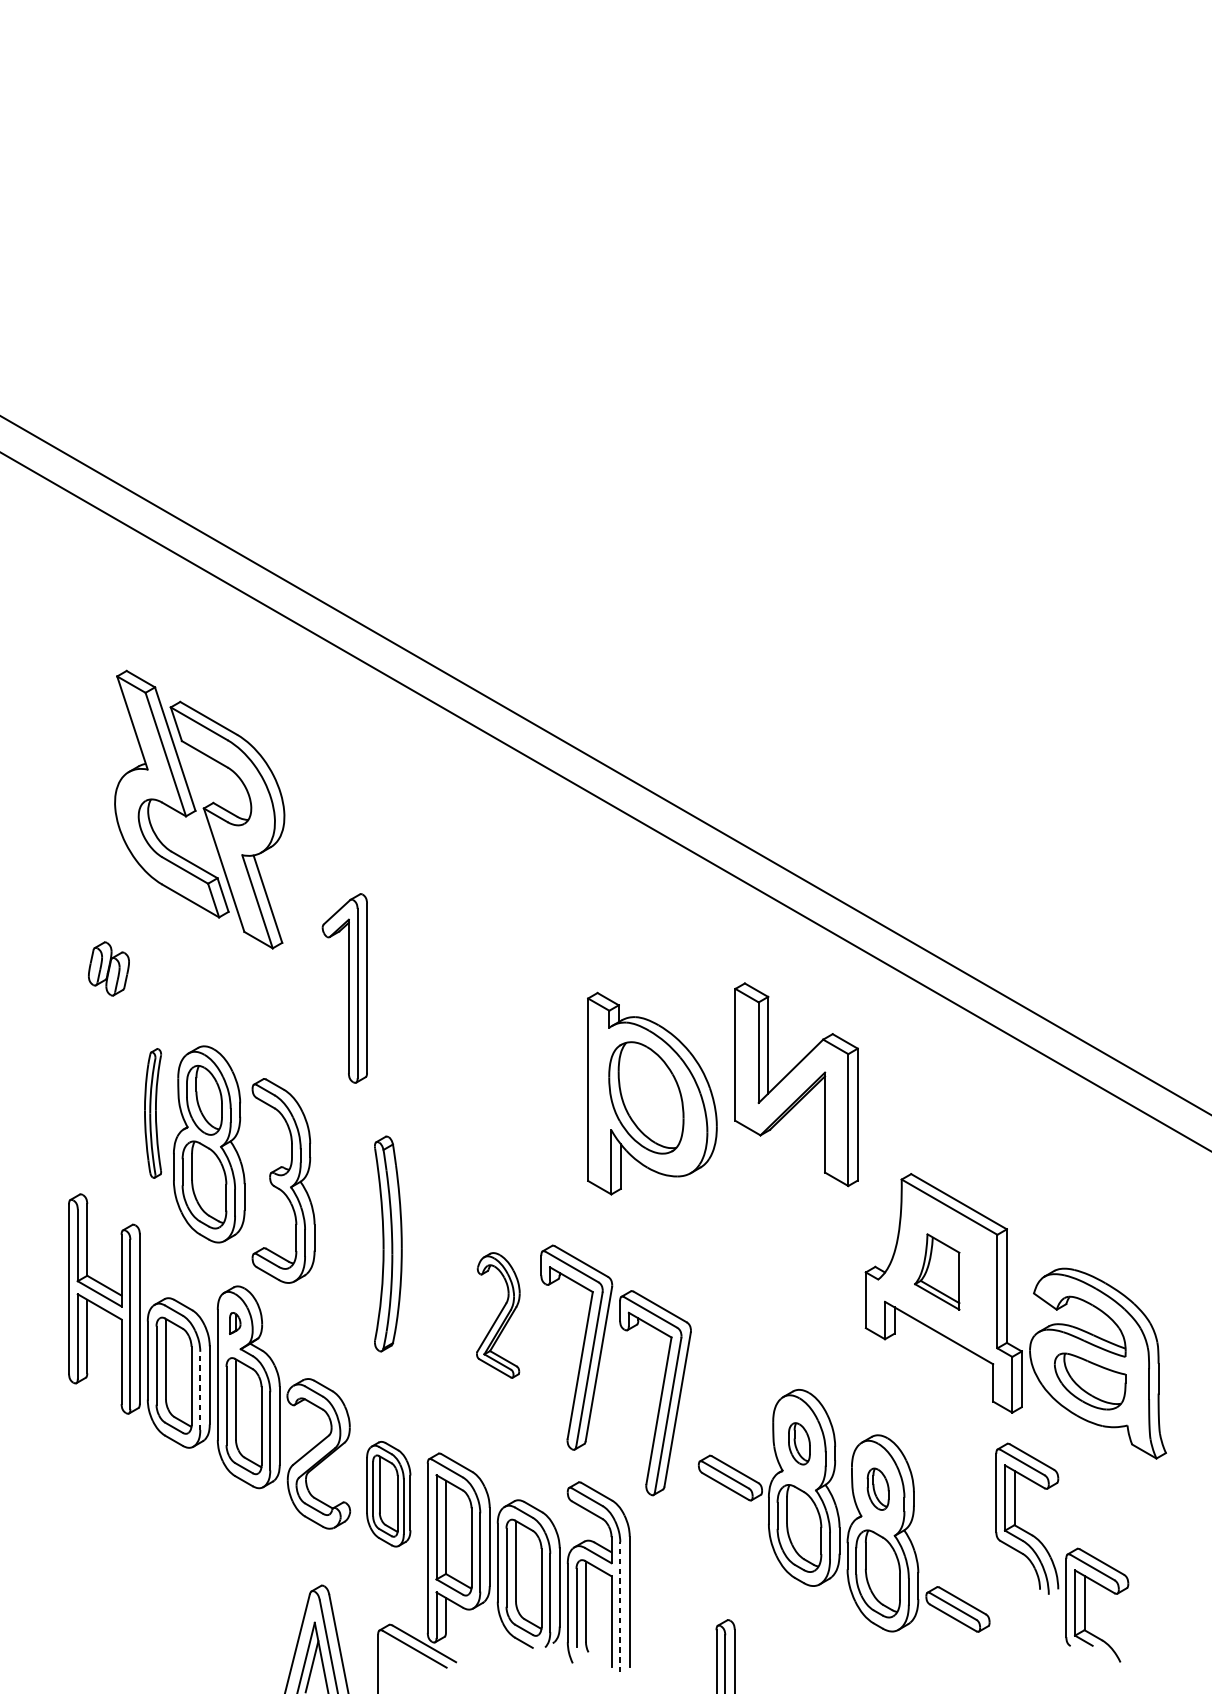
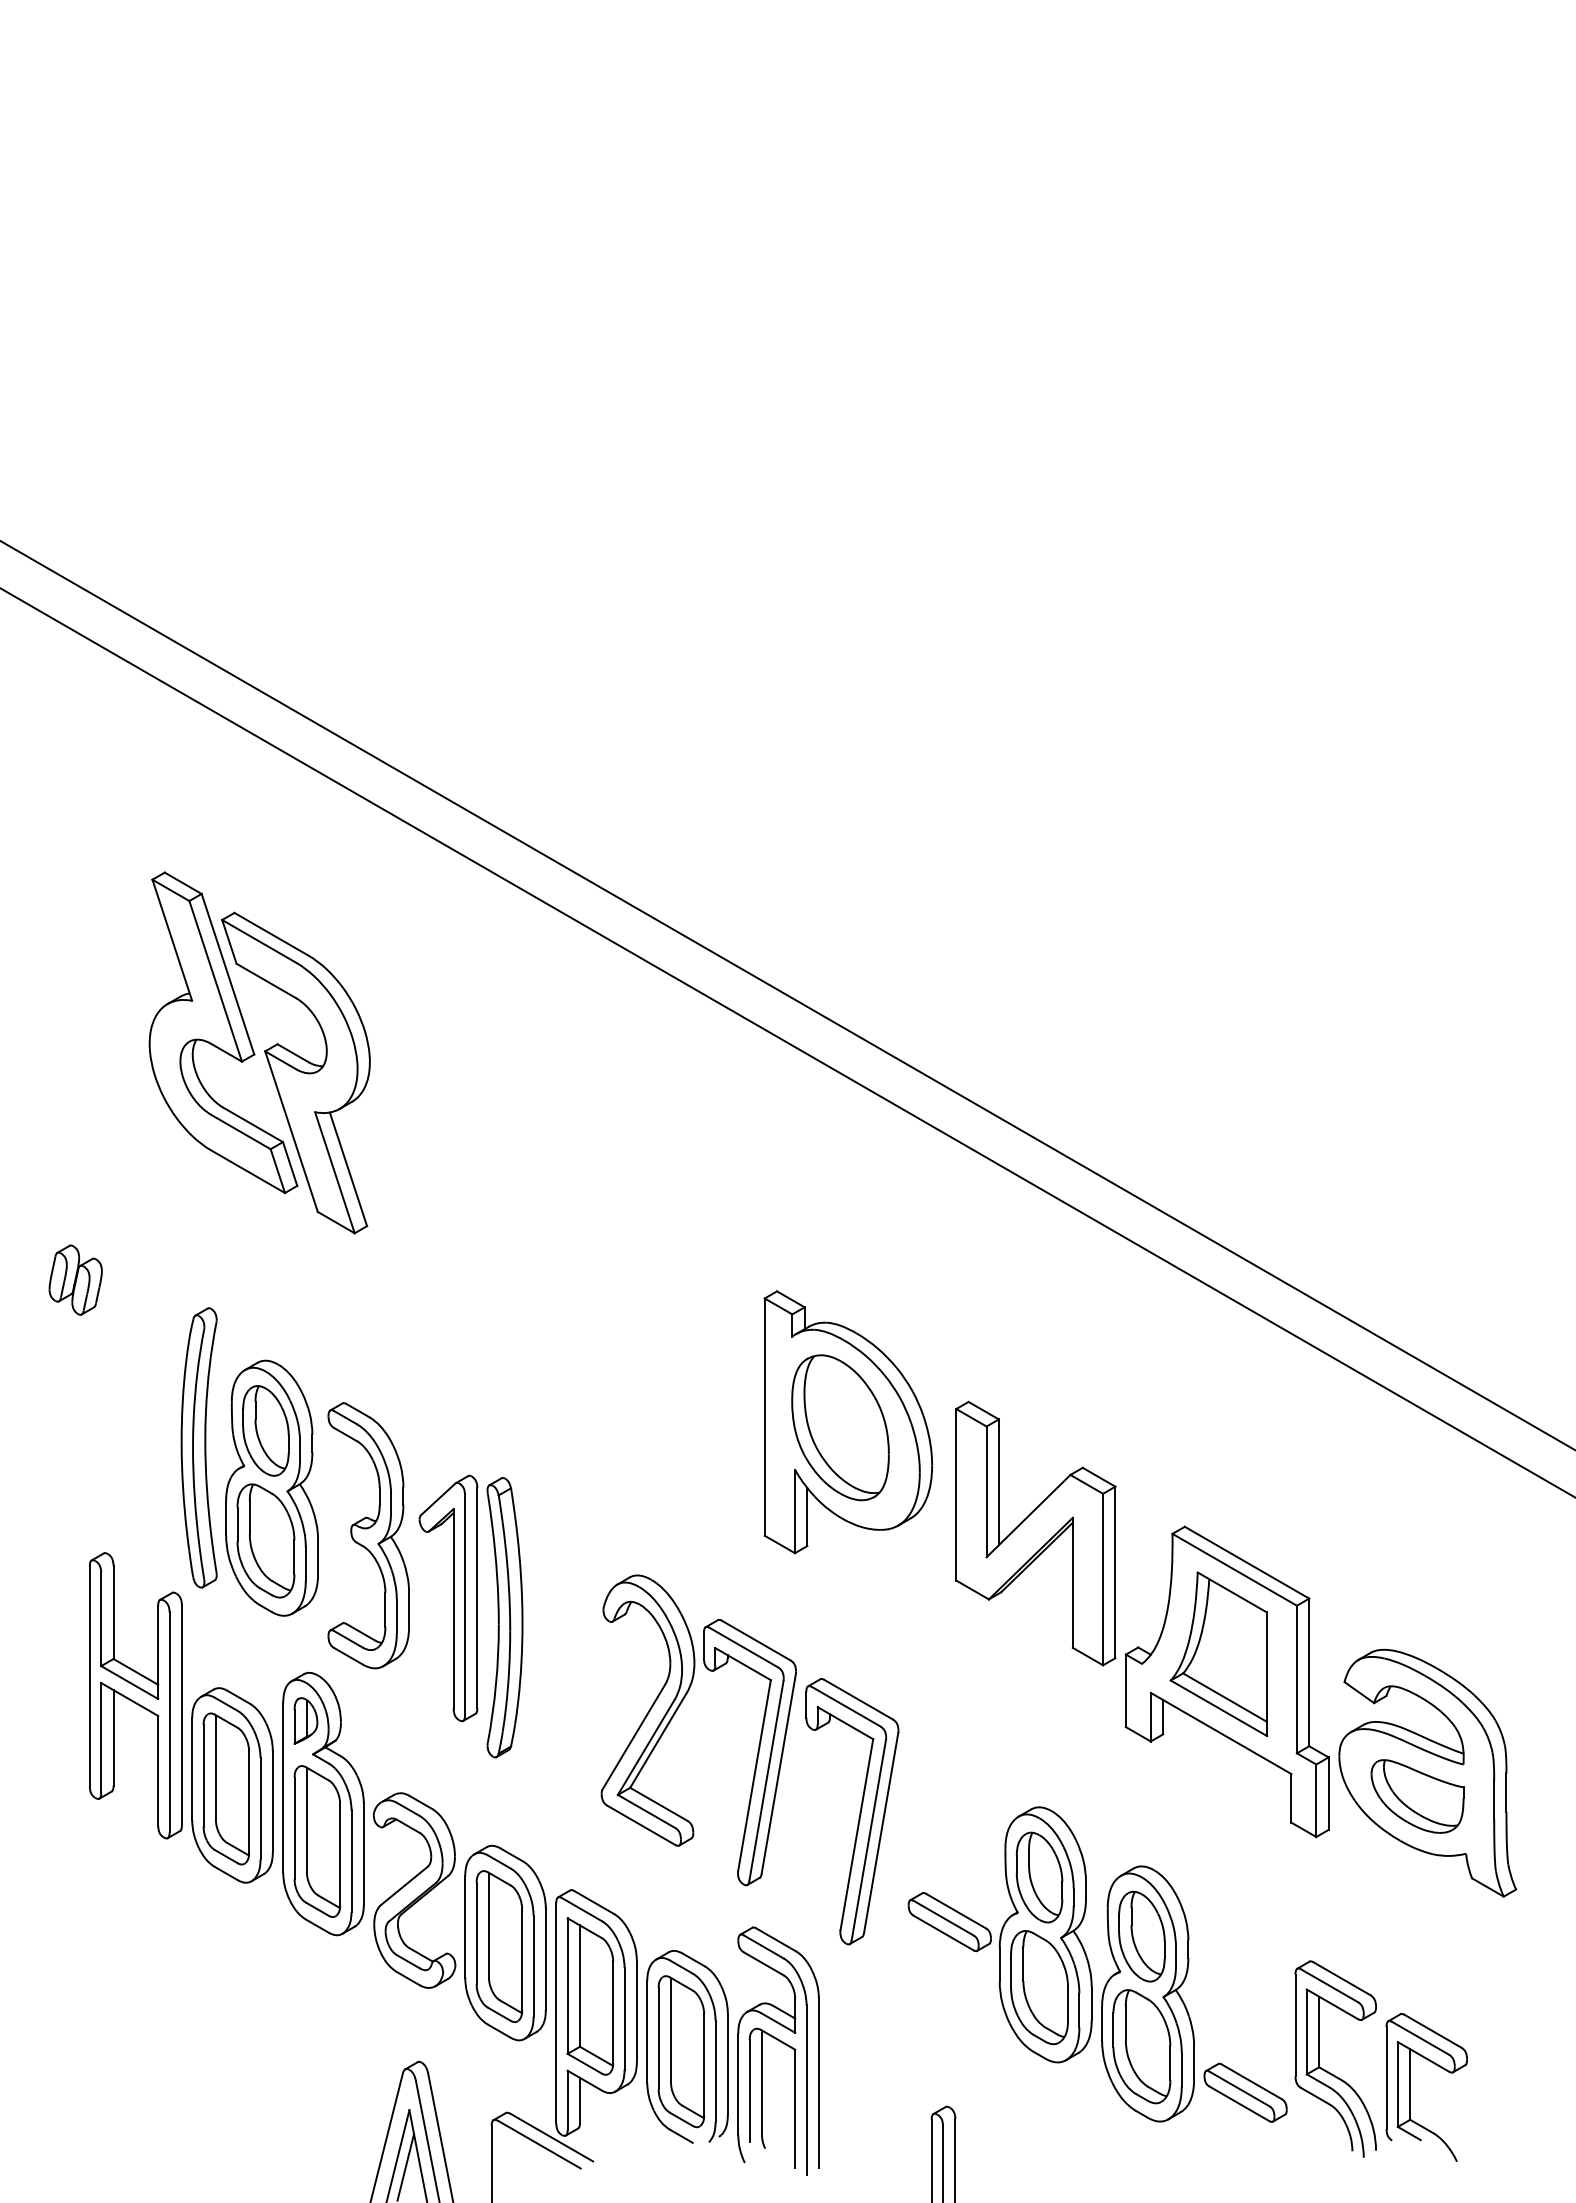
part: (108, 968) -> (75, 1279), moved
part: (344, 988) -> (448, 1598), moved
part: (796, 1084) -> (1035, 1533), moved
part: (152, 1113) -> (198, 1447), size x1.67
part: (937, 1271) -> (1218, 1653), size x1.67
part: (497, 1315) -> (647, 1710), size x1.67
part: (234, 1323) -> (305, 1720), size x1.67
line: (200, 1390) -> (260, 1808), dashed -> solid
part: (799, 1443) -> (1039, 1877), size x1.67
part: (877, 1489) -> (1141, 1936), size x1.67
part: (388, 1493) -> (505, 1942), size x1.43
part: (1021, 1528) -> (1328, 2071), moved
line: (620, 1607) -> (806, 2090), dashed -> solid

